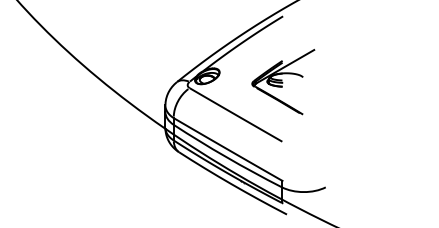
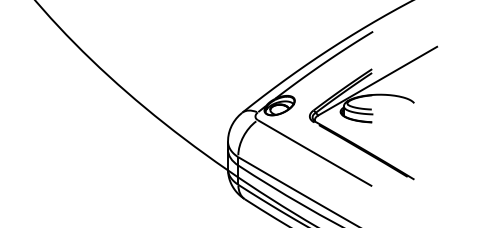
part: (282, 81) -> (372, 112), size x1.67

